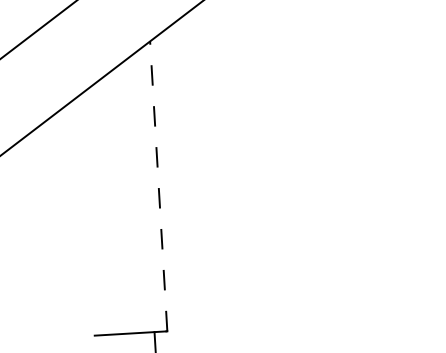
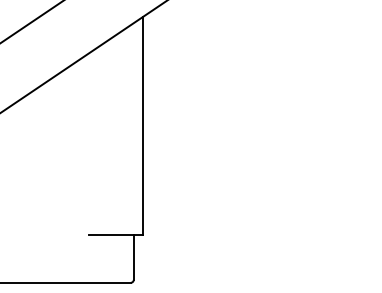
line: (158, 185) -> (143, 125), dashed -> solid

